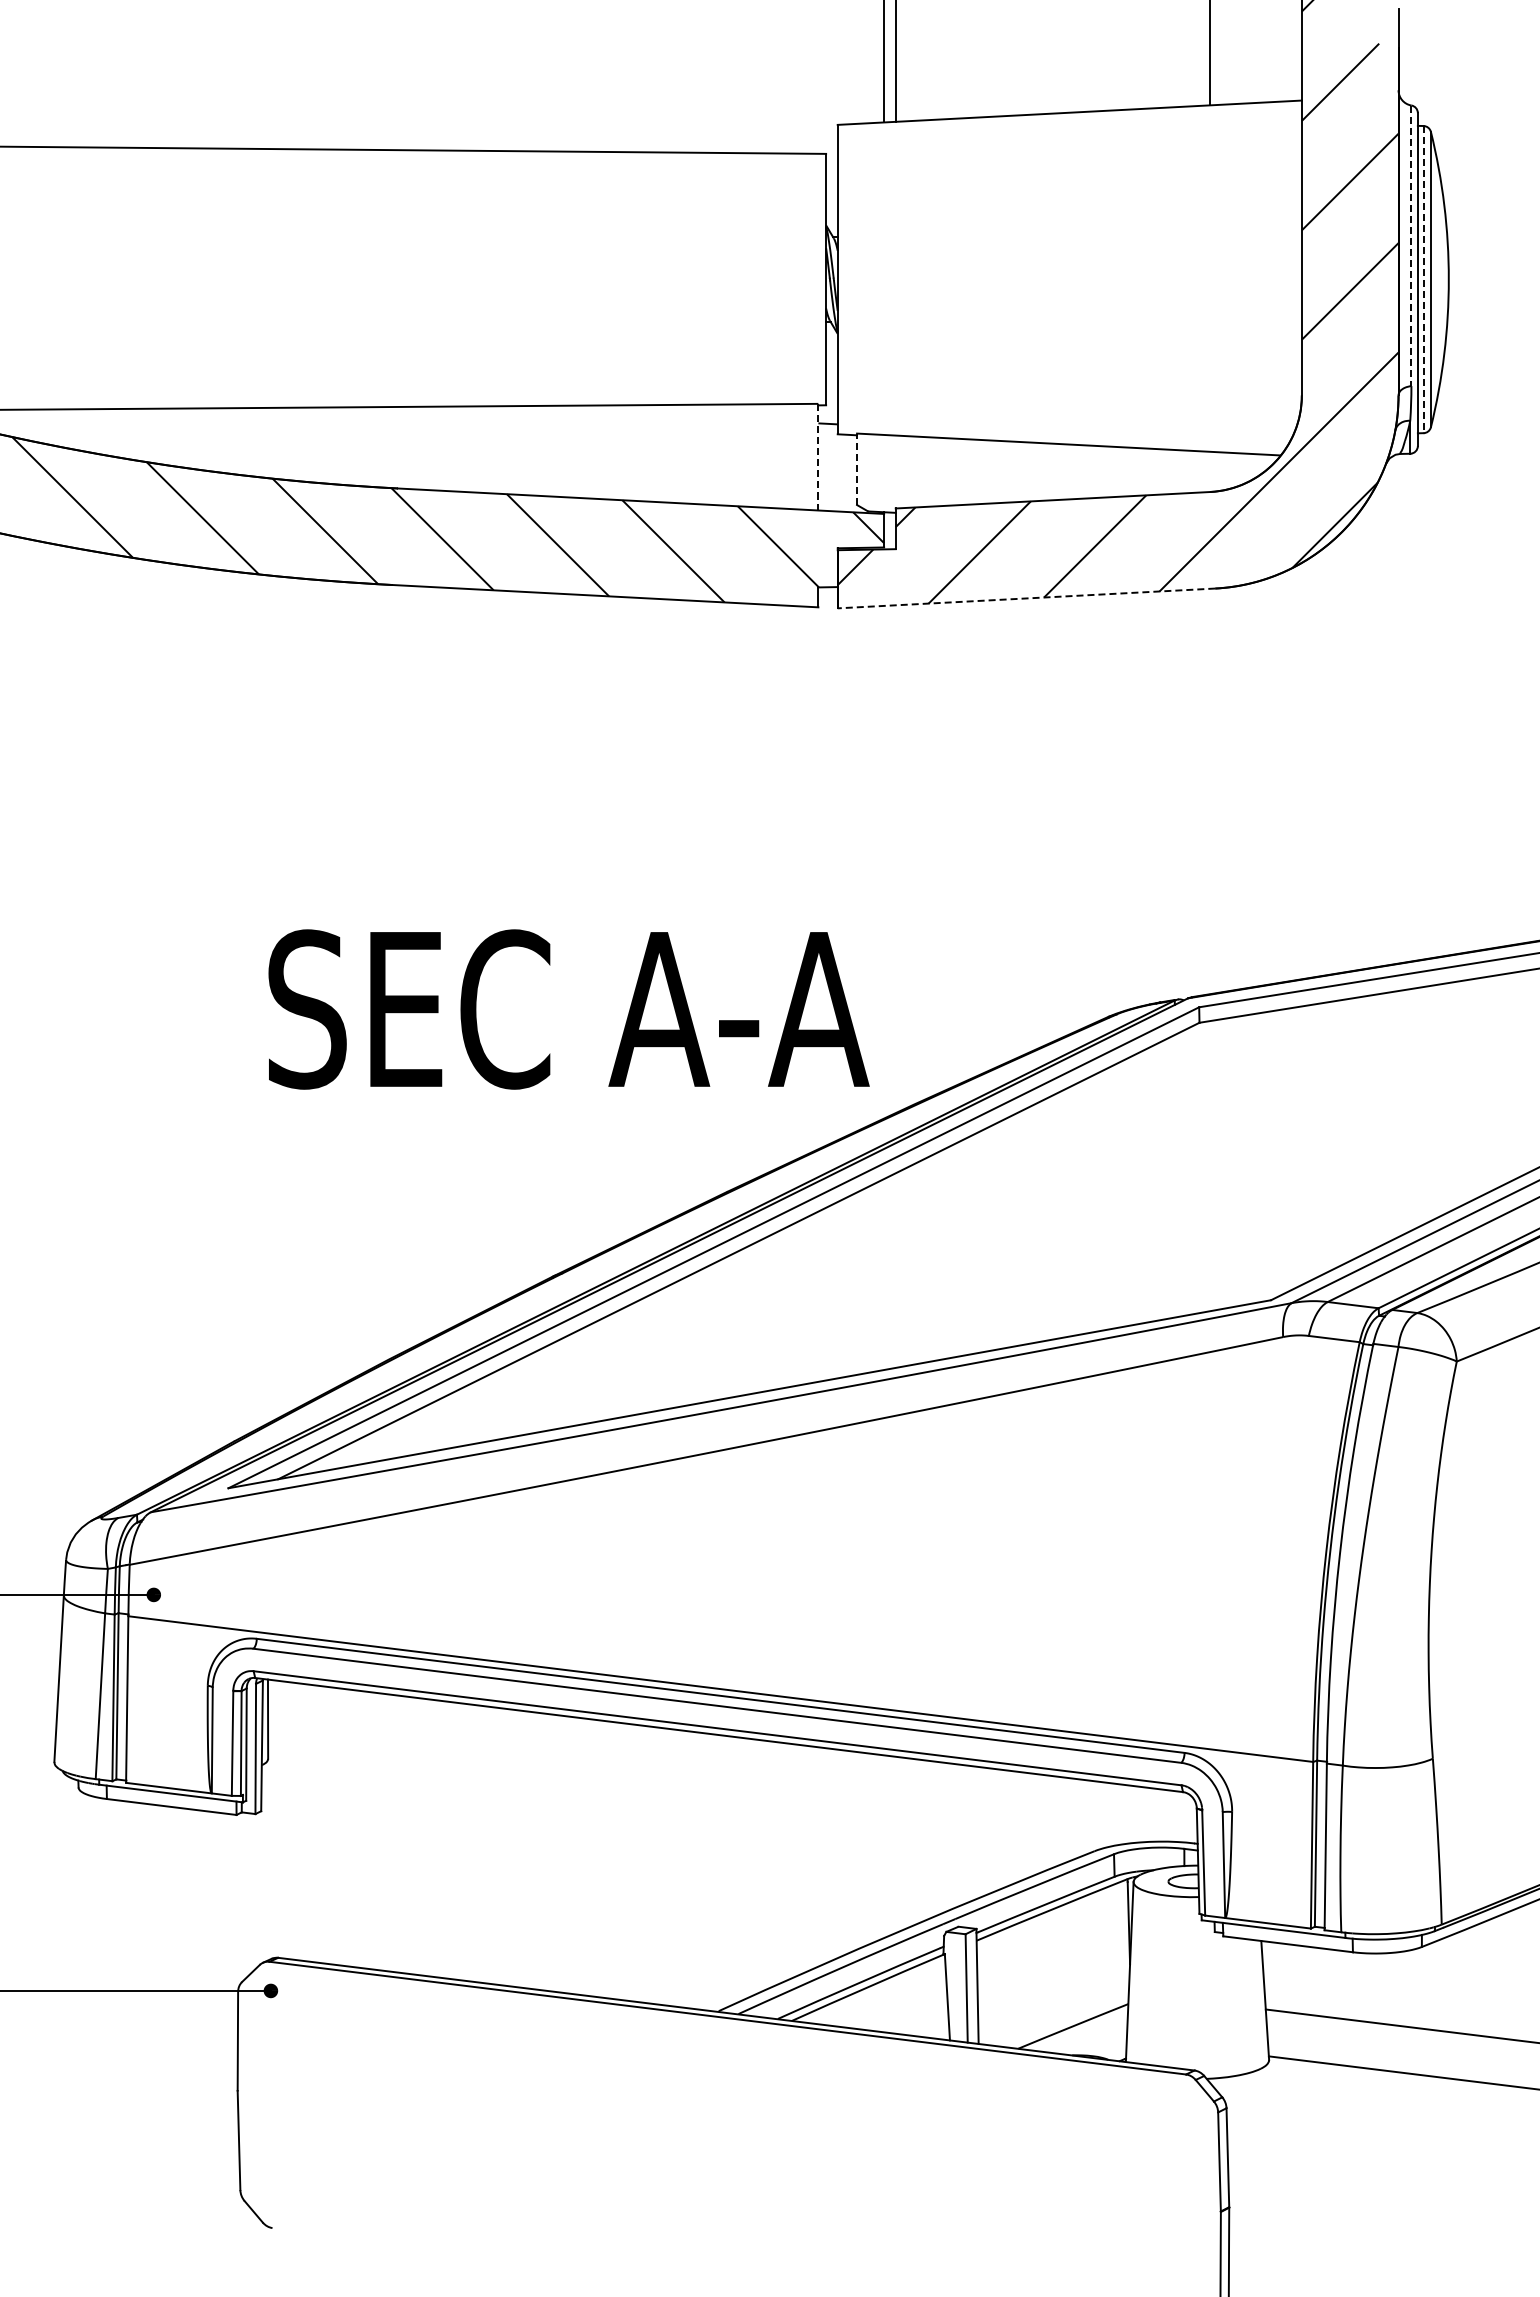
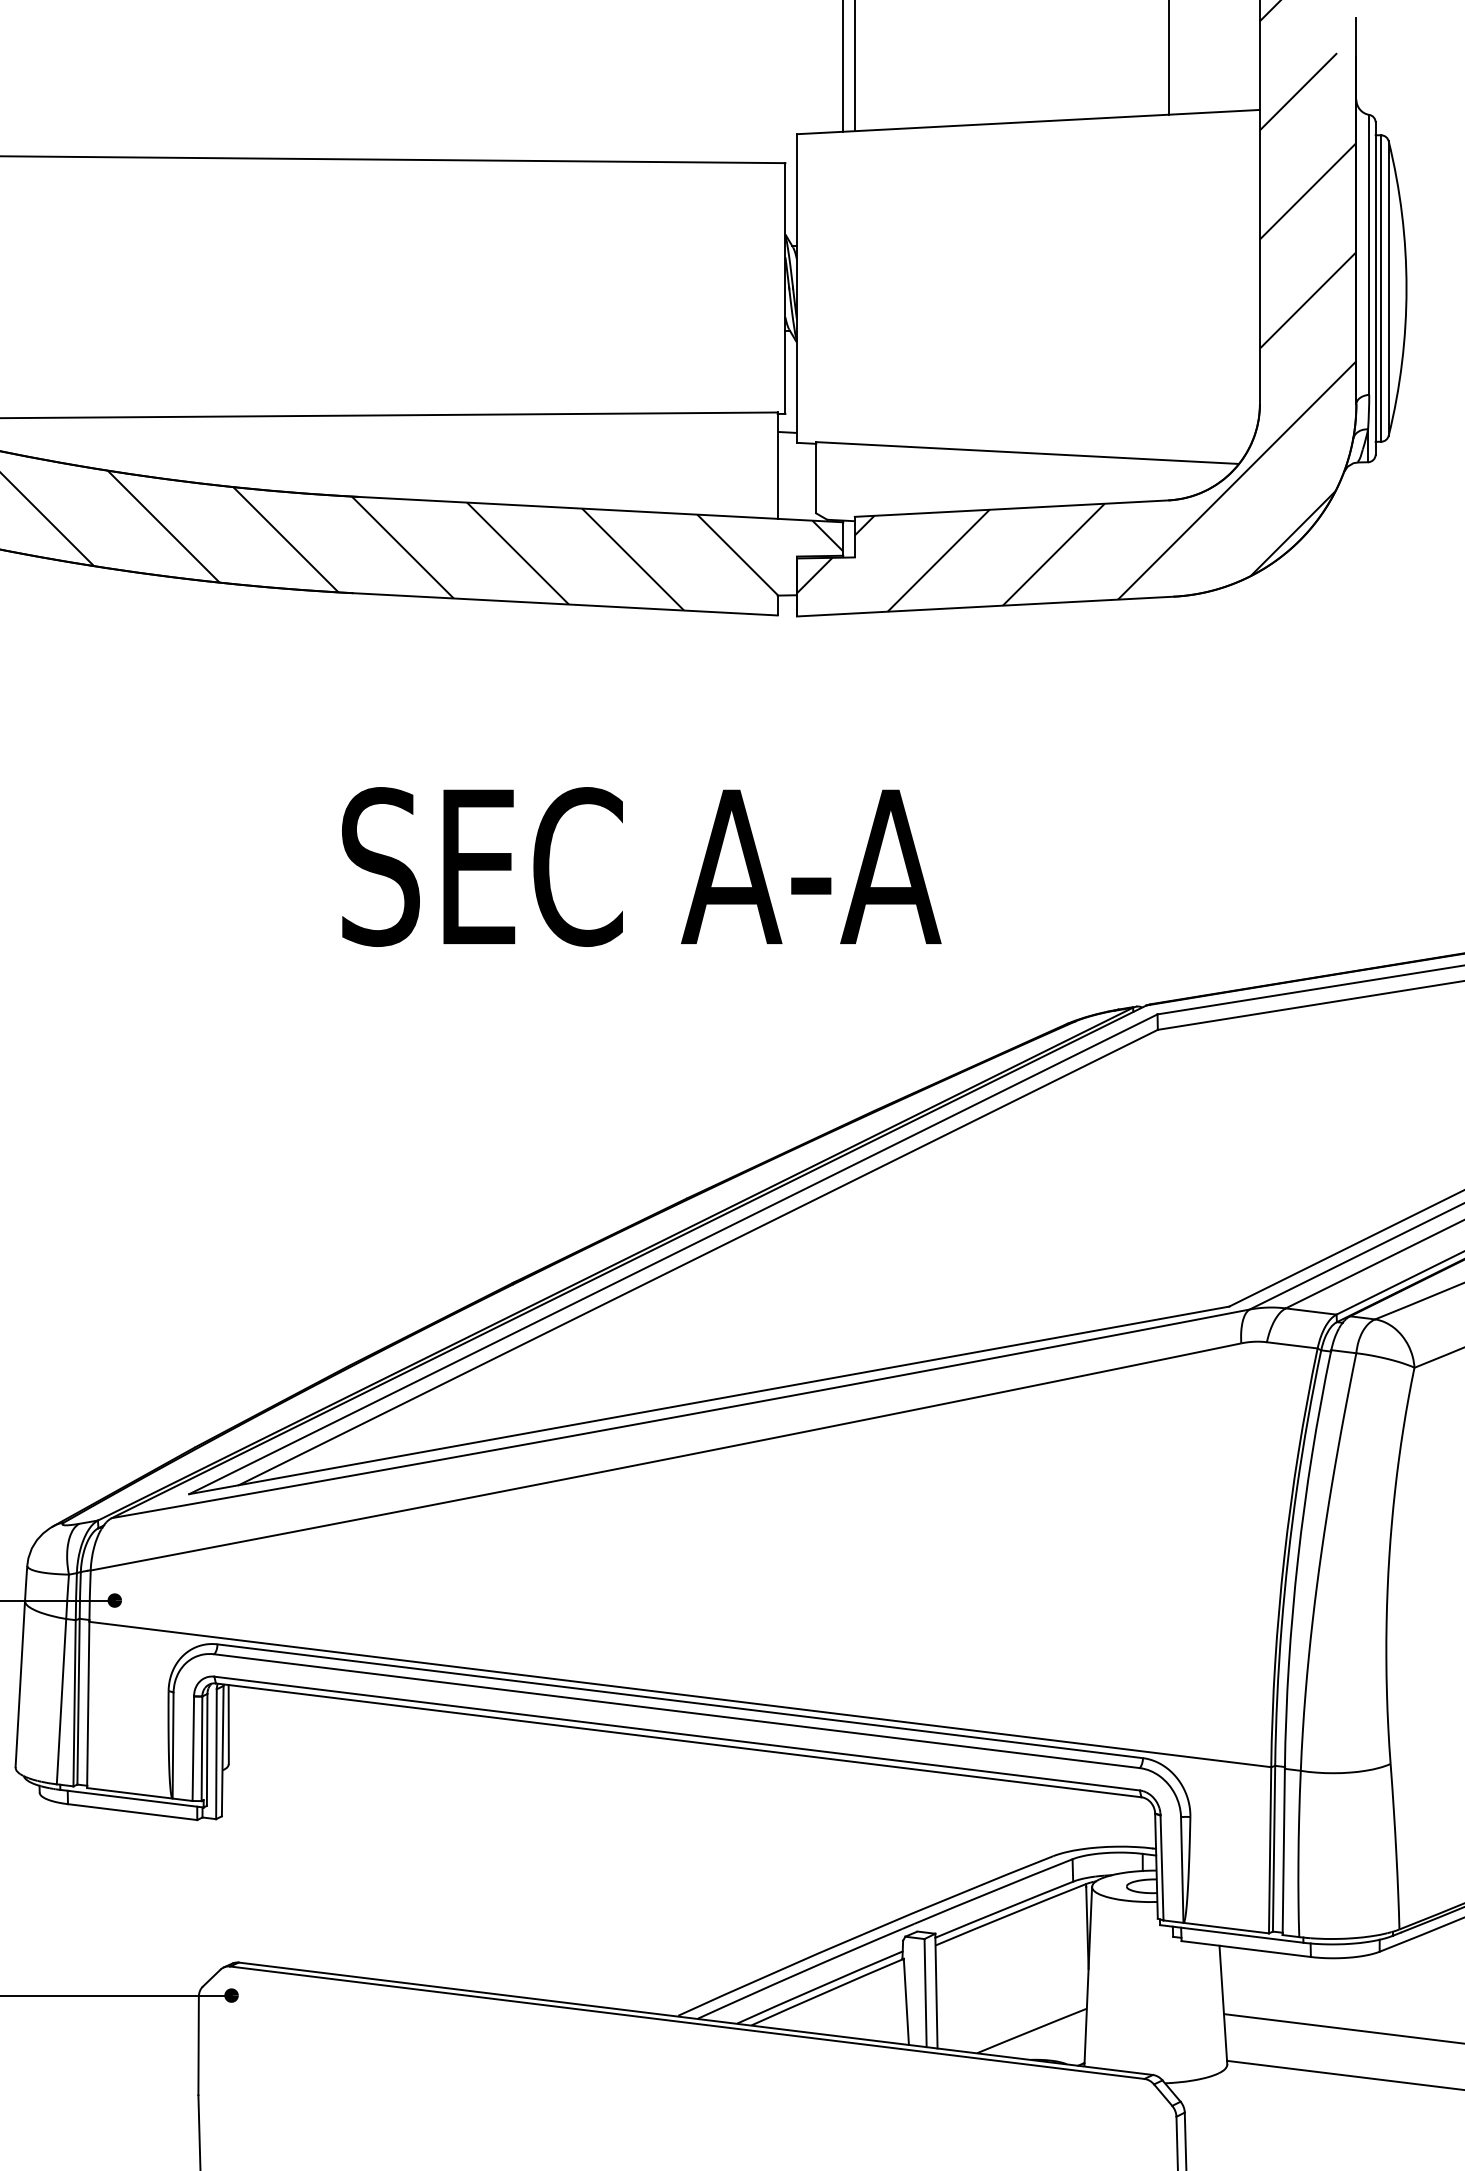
line: (1411, 246) -> (1369, 255), dashed -> solid
line: (1423, 279) -> (1381, 288), dashed -> solid
line: (818, 456) -> (777, 464), dashed -> solid
line: (857, 469) -> (816, 477), dashed -> solid
line: (1026, 598) -> (985, 606), dashed -> solid
text: (568, 1009) -> (641, 866), moved

